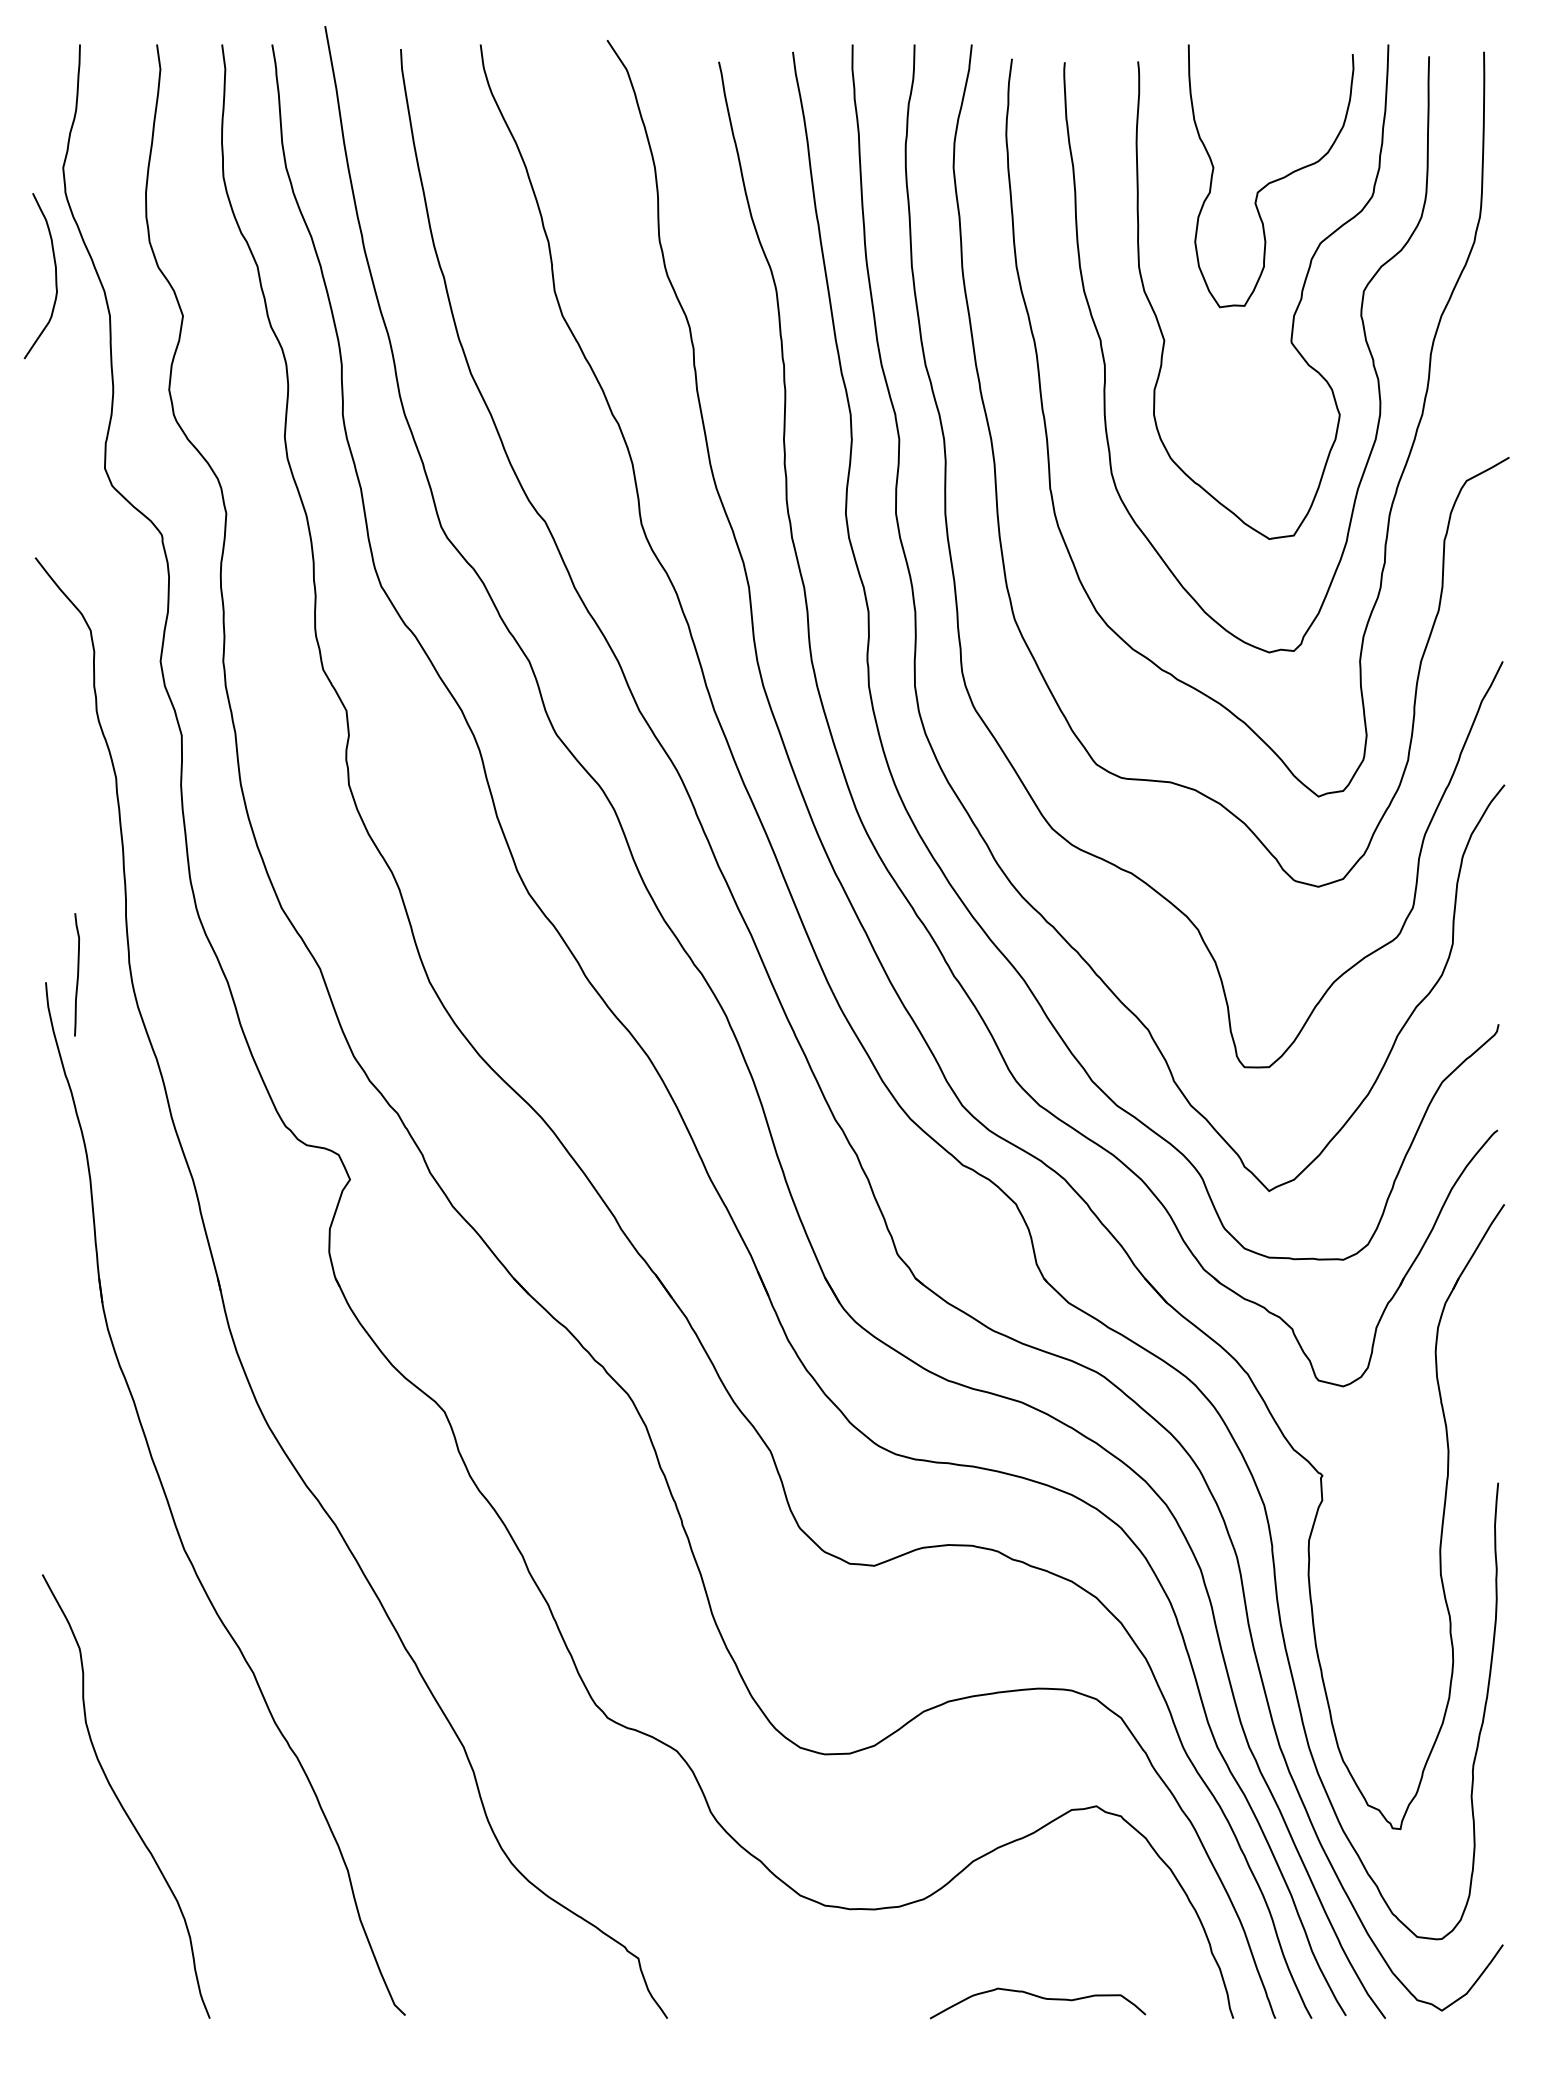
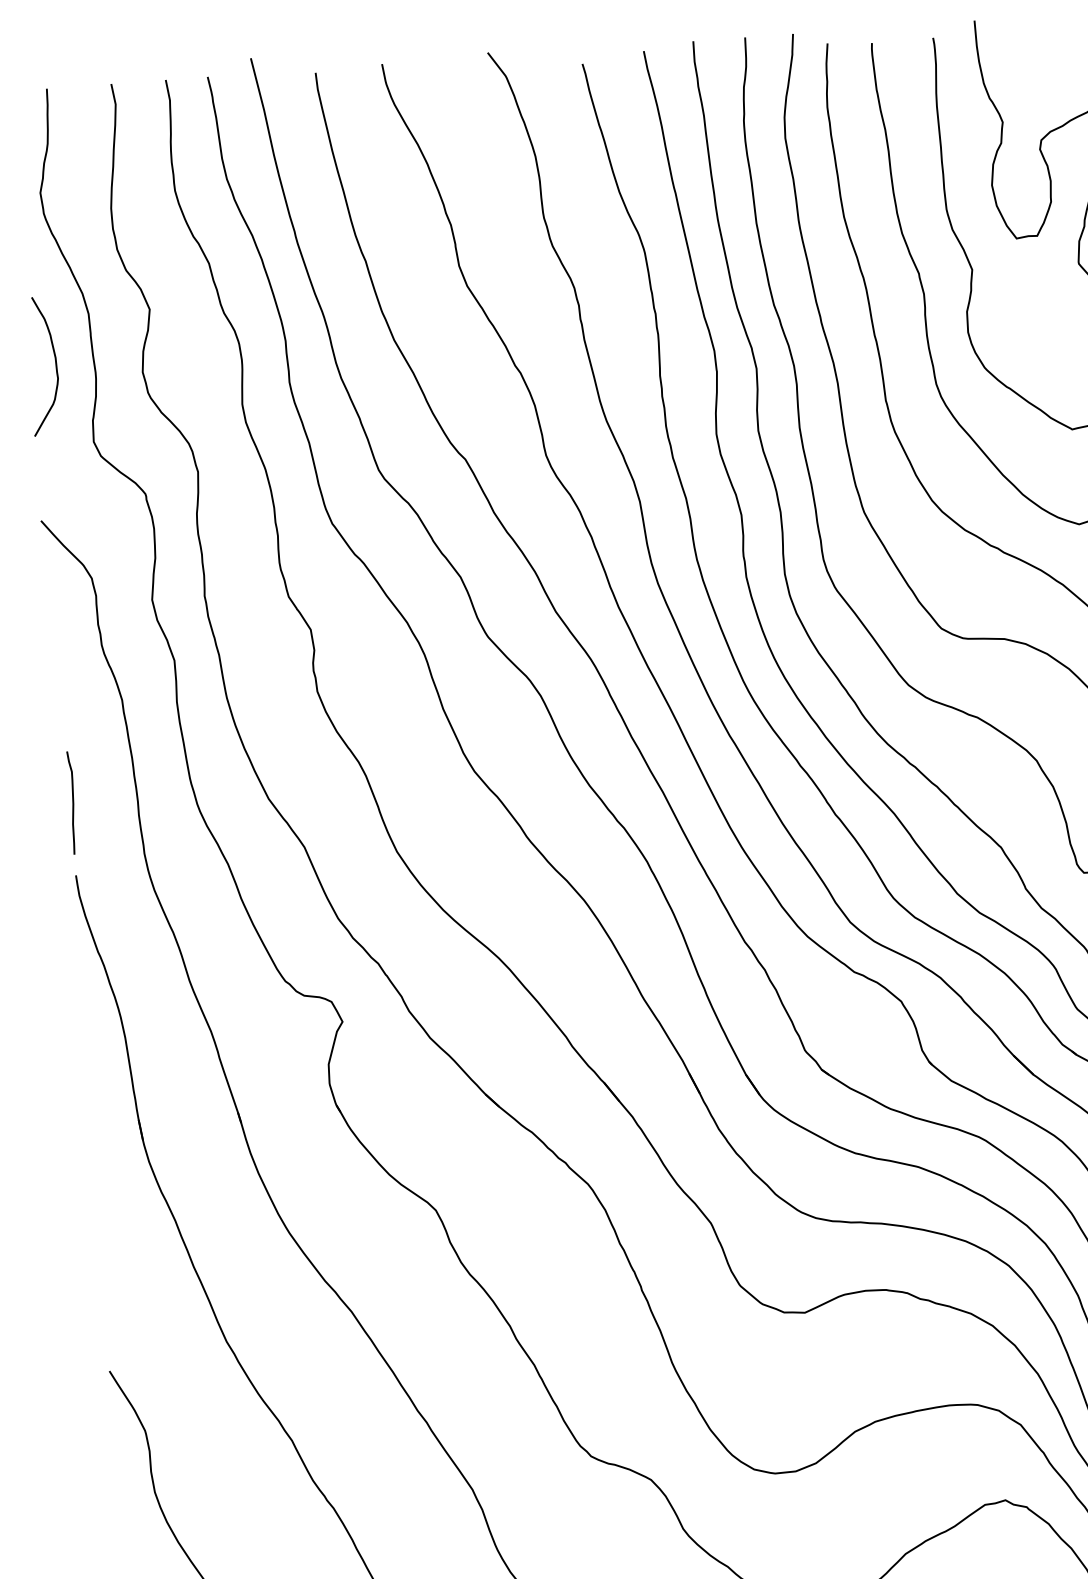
curve: (55, 276) -> (55, 365), moved
curve: (77, 974) -> (72, 802), moved

